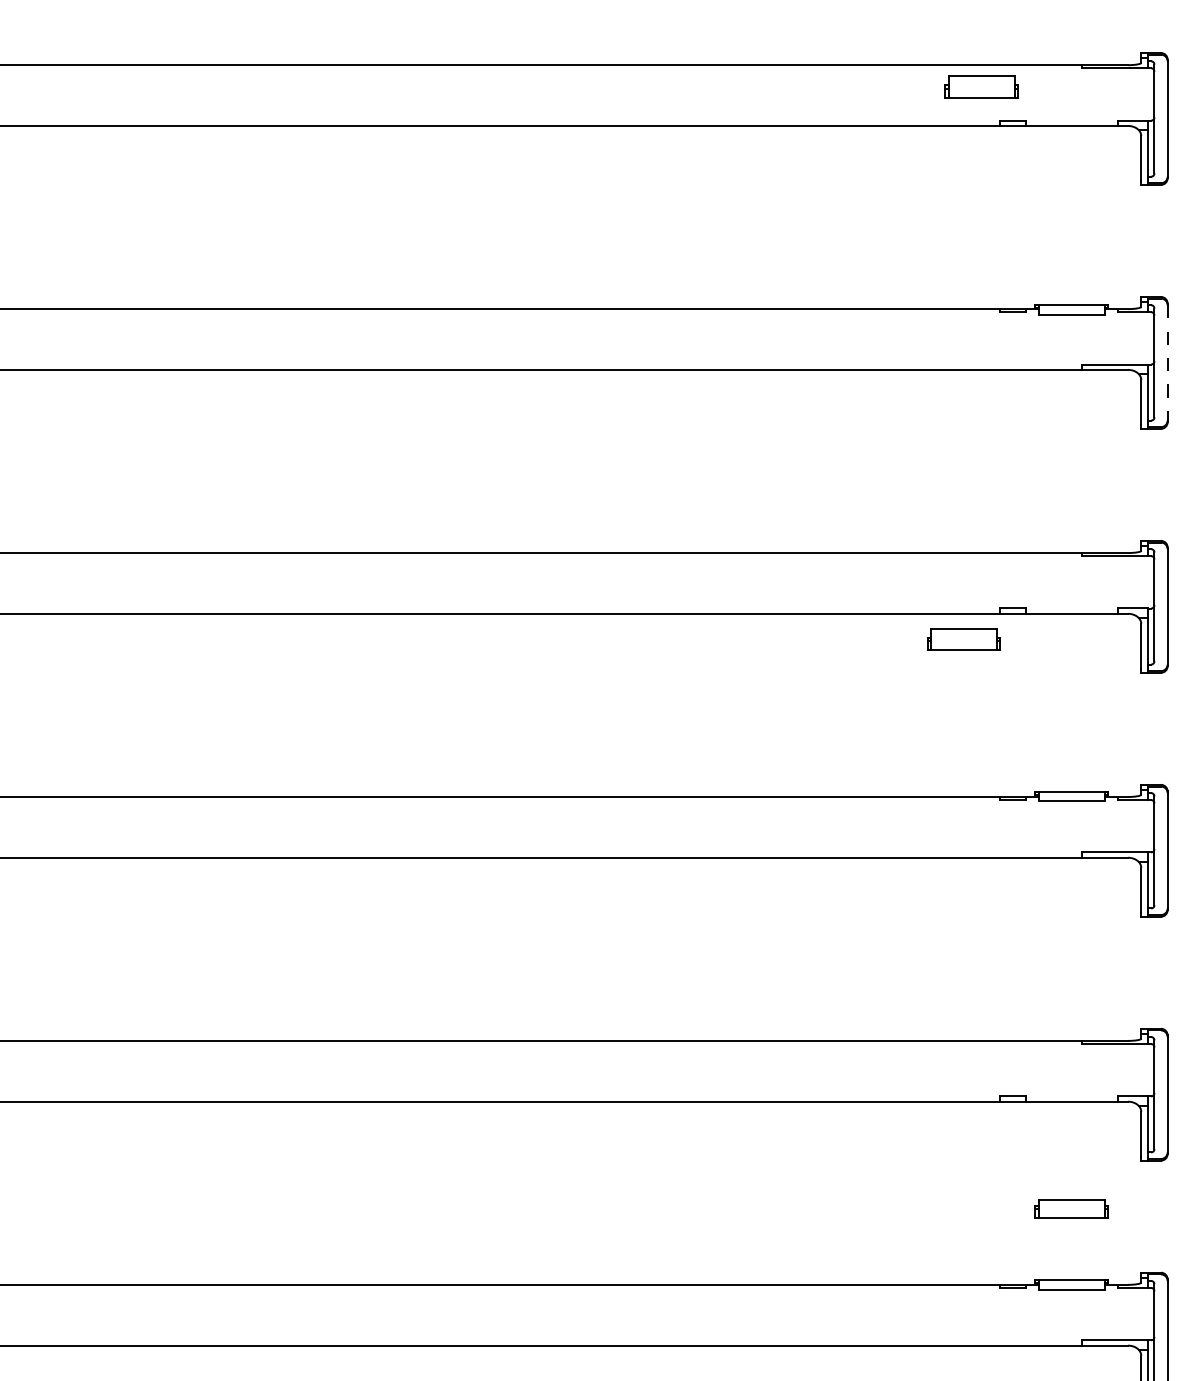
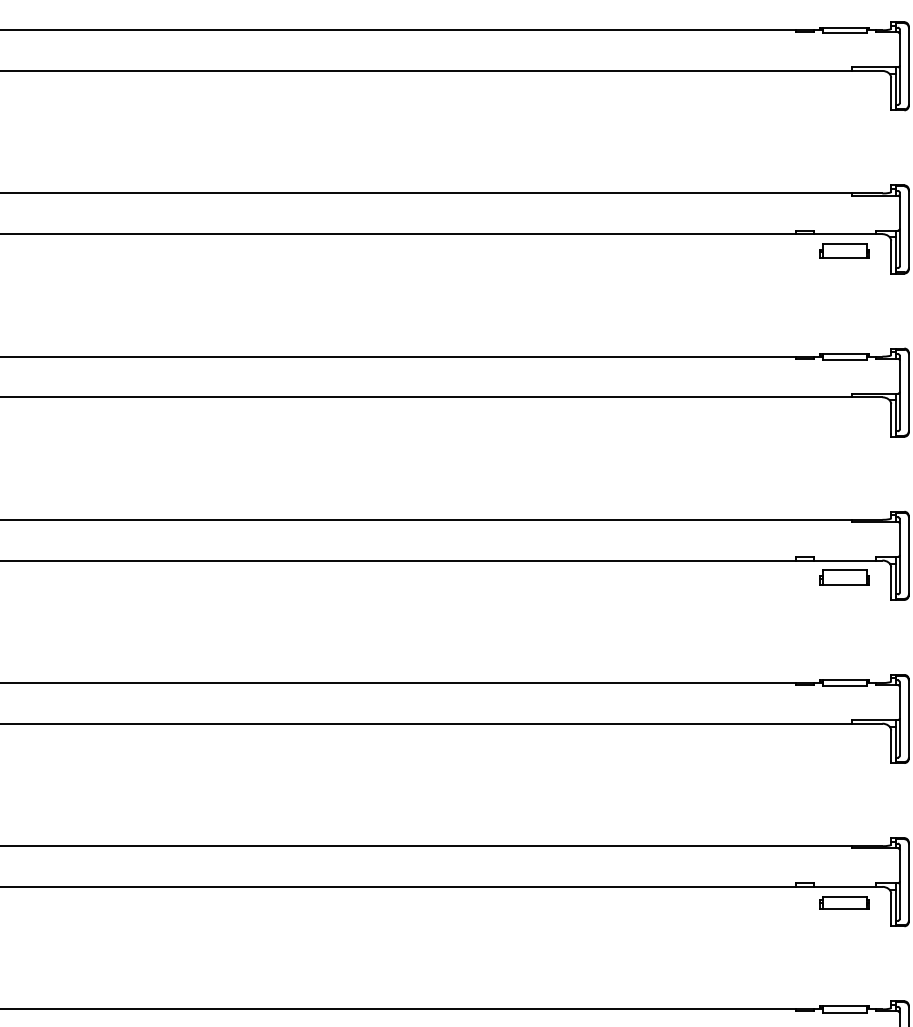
part: (981, 86) -> (844, 250), moved
line: (1167, 362) -> (908, 392), dashed -> solid
part: (963, 639) -> (844, 577), moved
part: (1071, 1208) -> (844, 902), moved

